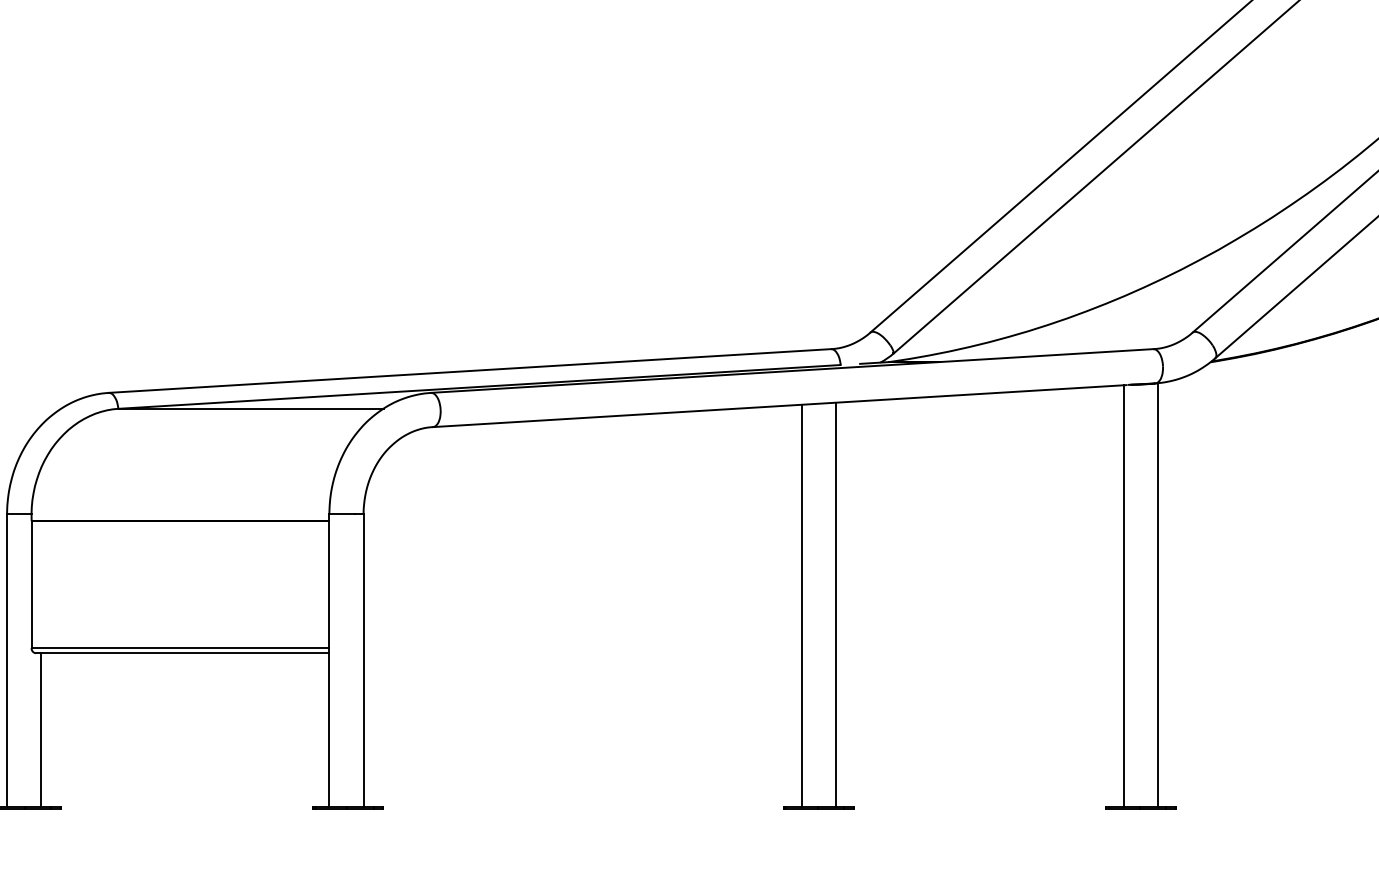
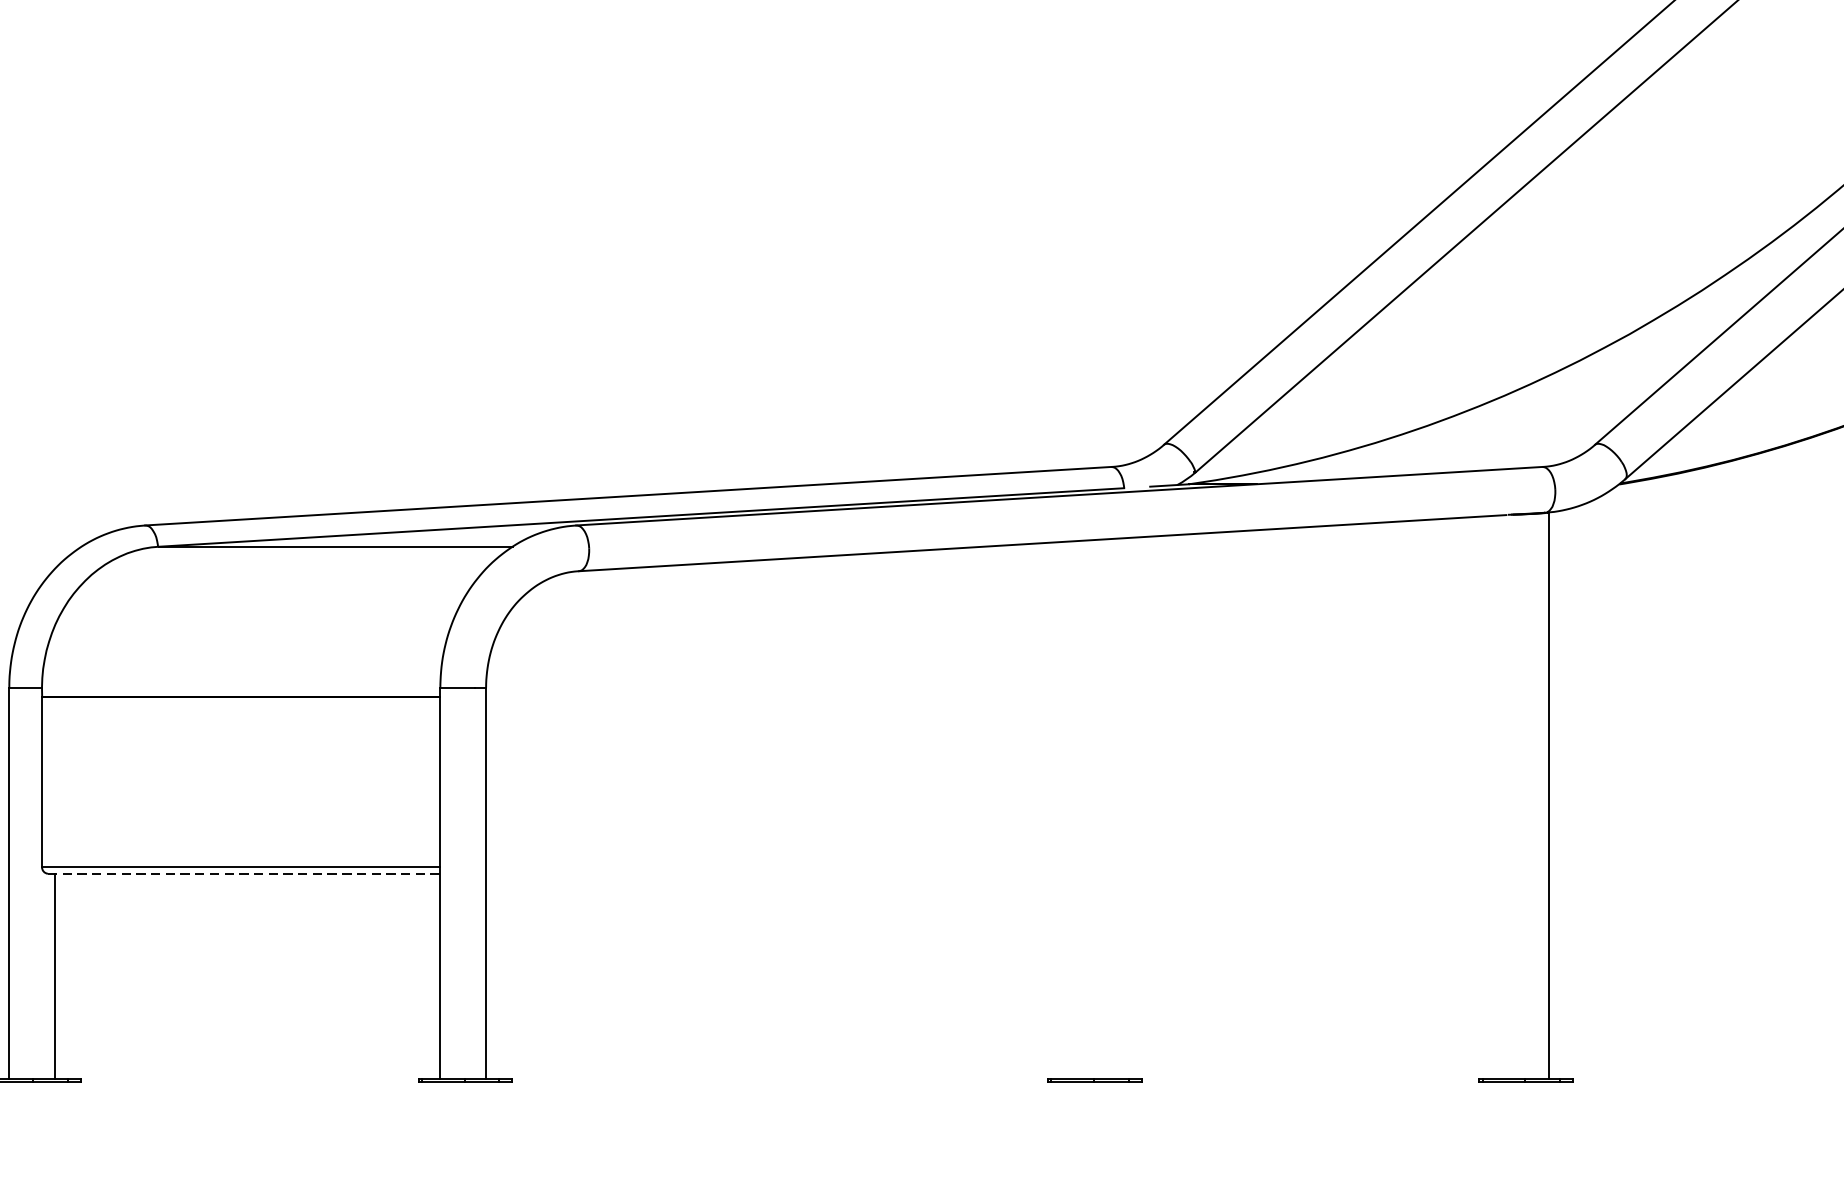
line: (1123, 595) -> (1502, 796), removed
line: (835, 604) -> (1117, 808), removed
line: (801, 605) -> (1071, 809), removed
line: (182, 653) -> (243, 874), solid -> dashed

